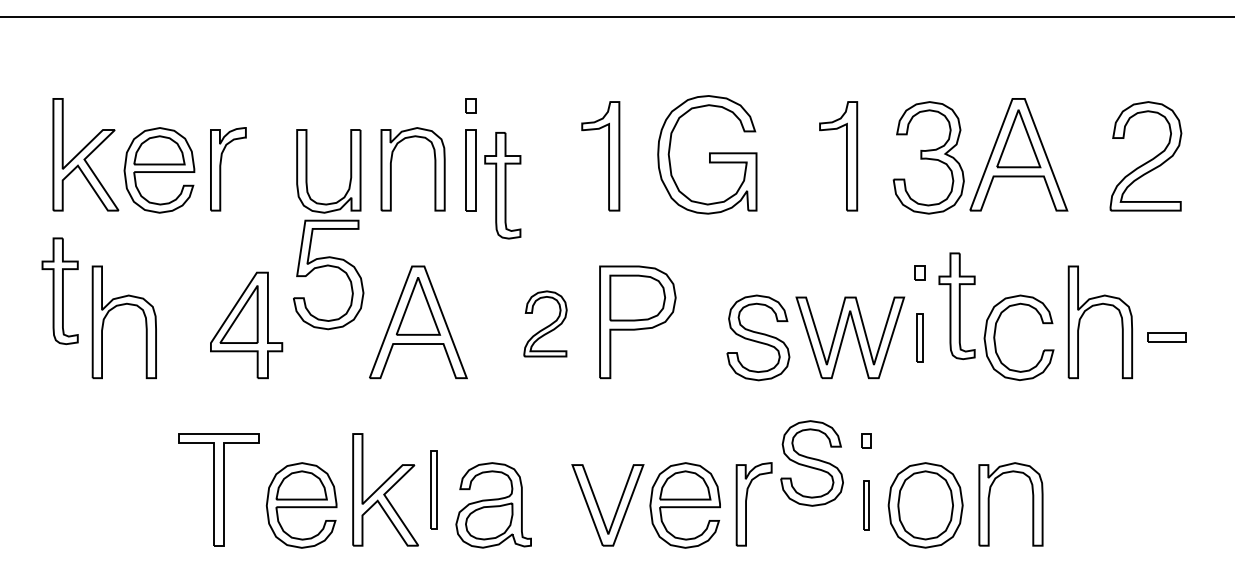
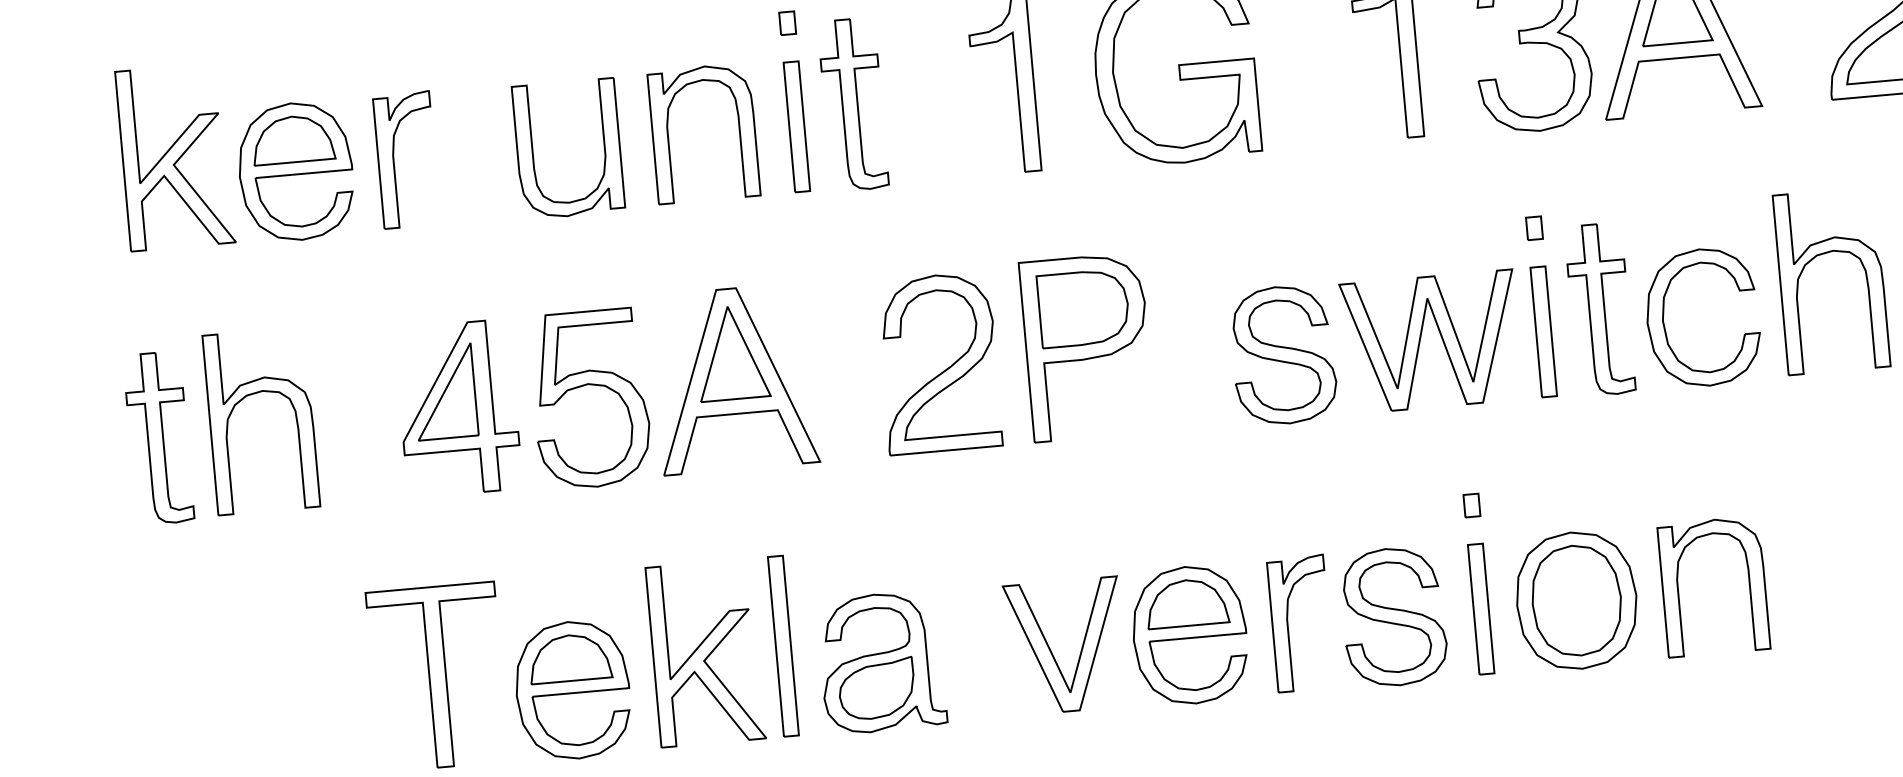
part: (502, 185) -> (852, 104), moved
part: (328, 266) -> (589, 385), moved
part: (59, 291) -> (157, 438), moved
part: (956, 305) -> (1599, 308), moved
part: (545, 323) -> (939, 362), size x1.67
part: (919, 337) -> (1542, 331), size x1.67
part: (811, 463) -> (1393, 617), moved
part: (433, 489) -> (782, 645), size x1.43
part: (866, 505) -> (1481, 609), size x1.67

